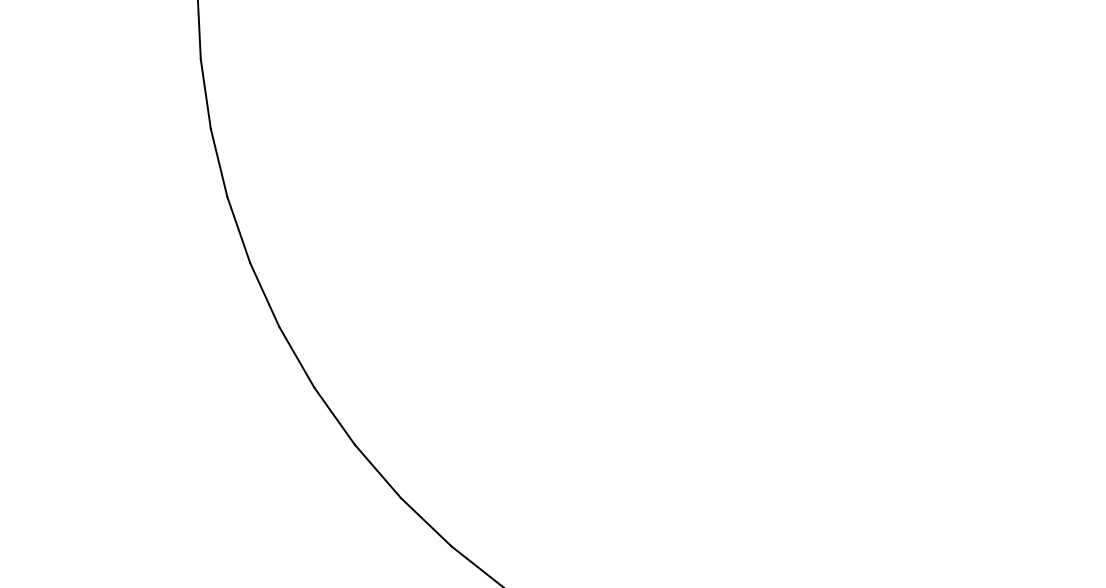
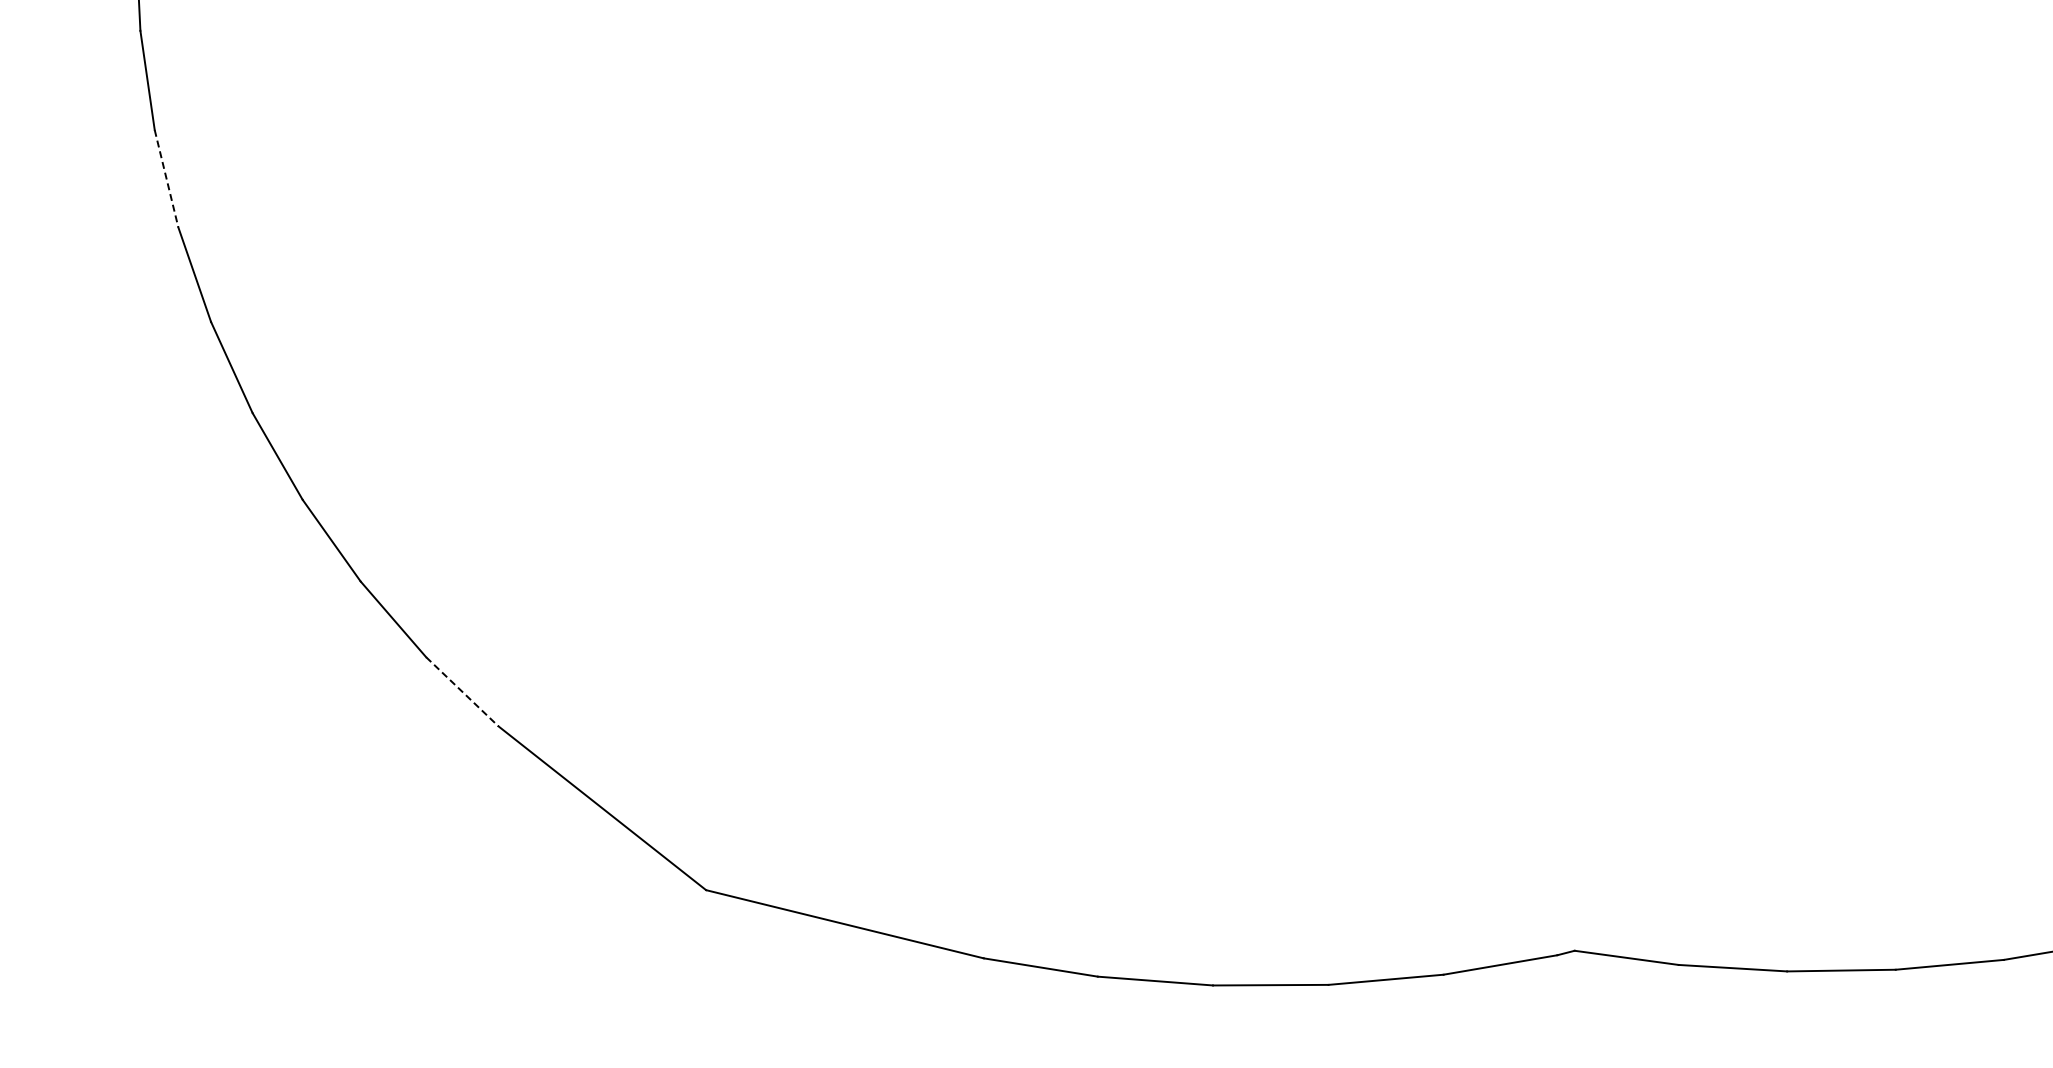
line: (219, 163) -> (166, 179), solid -> dashed
line: (426, 522) -> (462, 692), solid -> dashed

